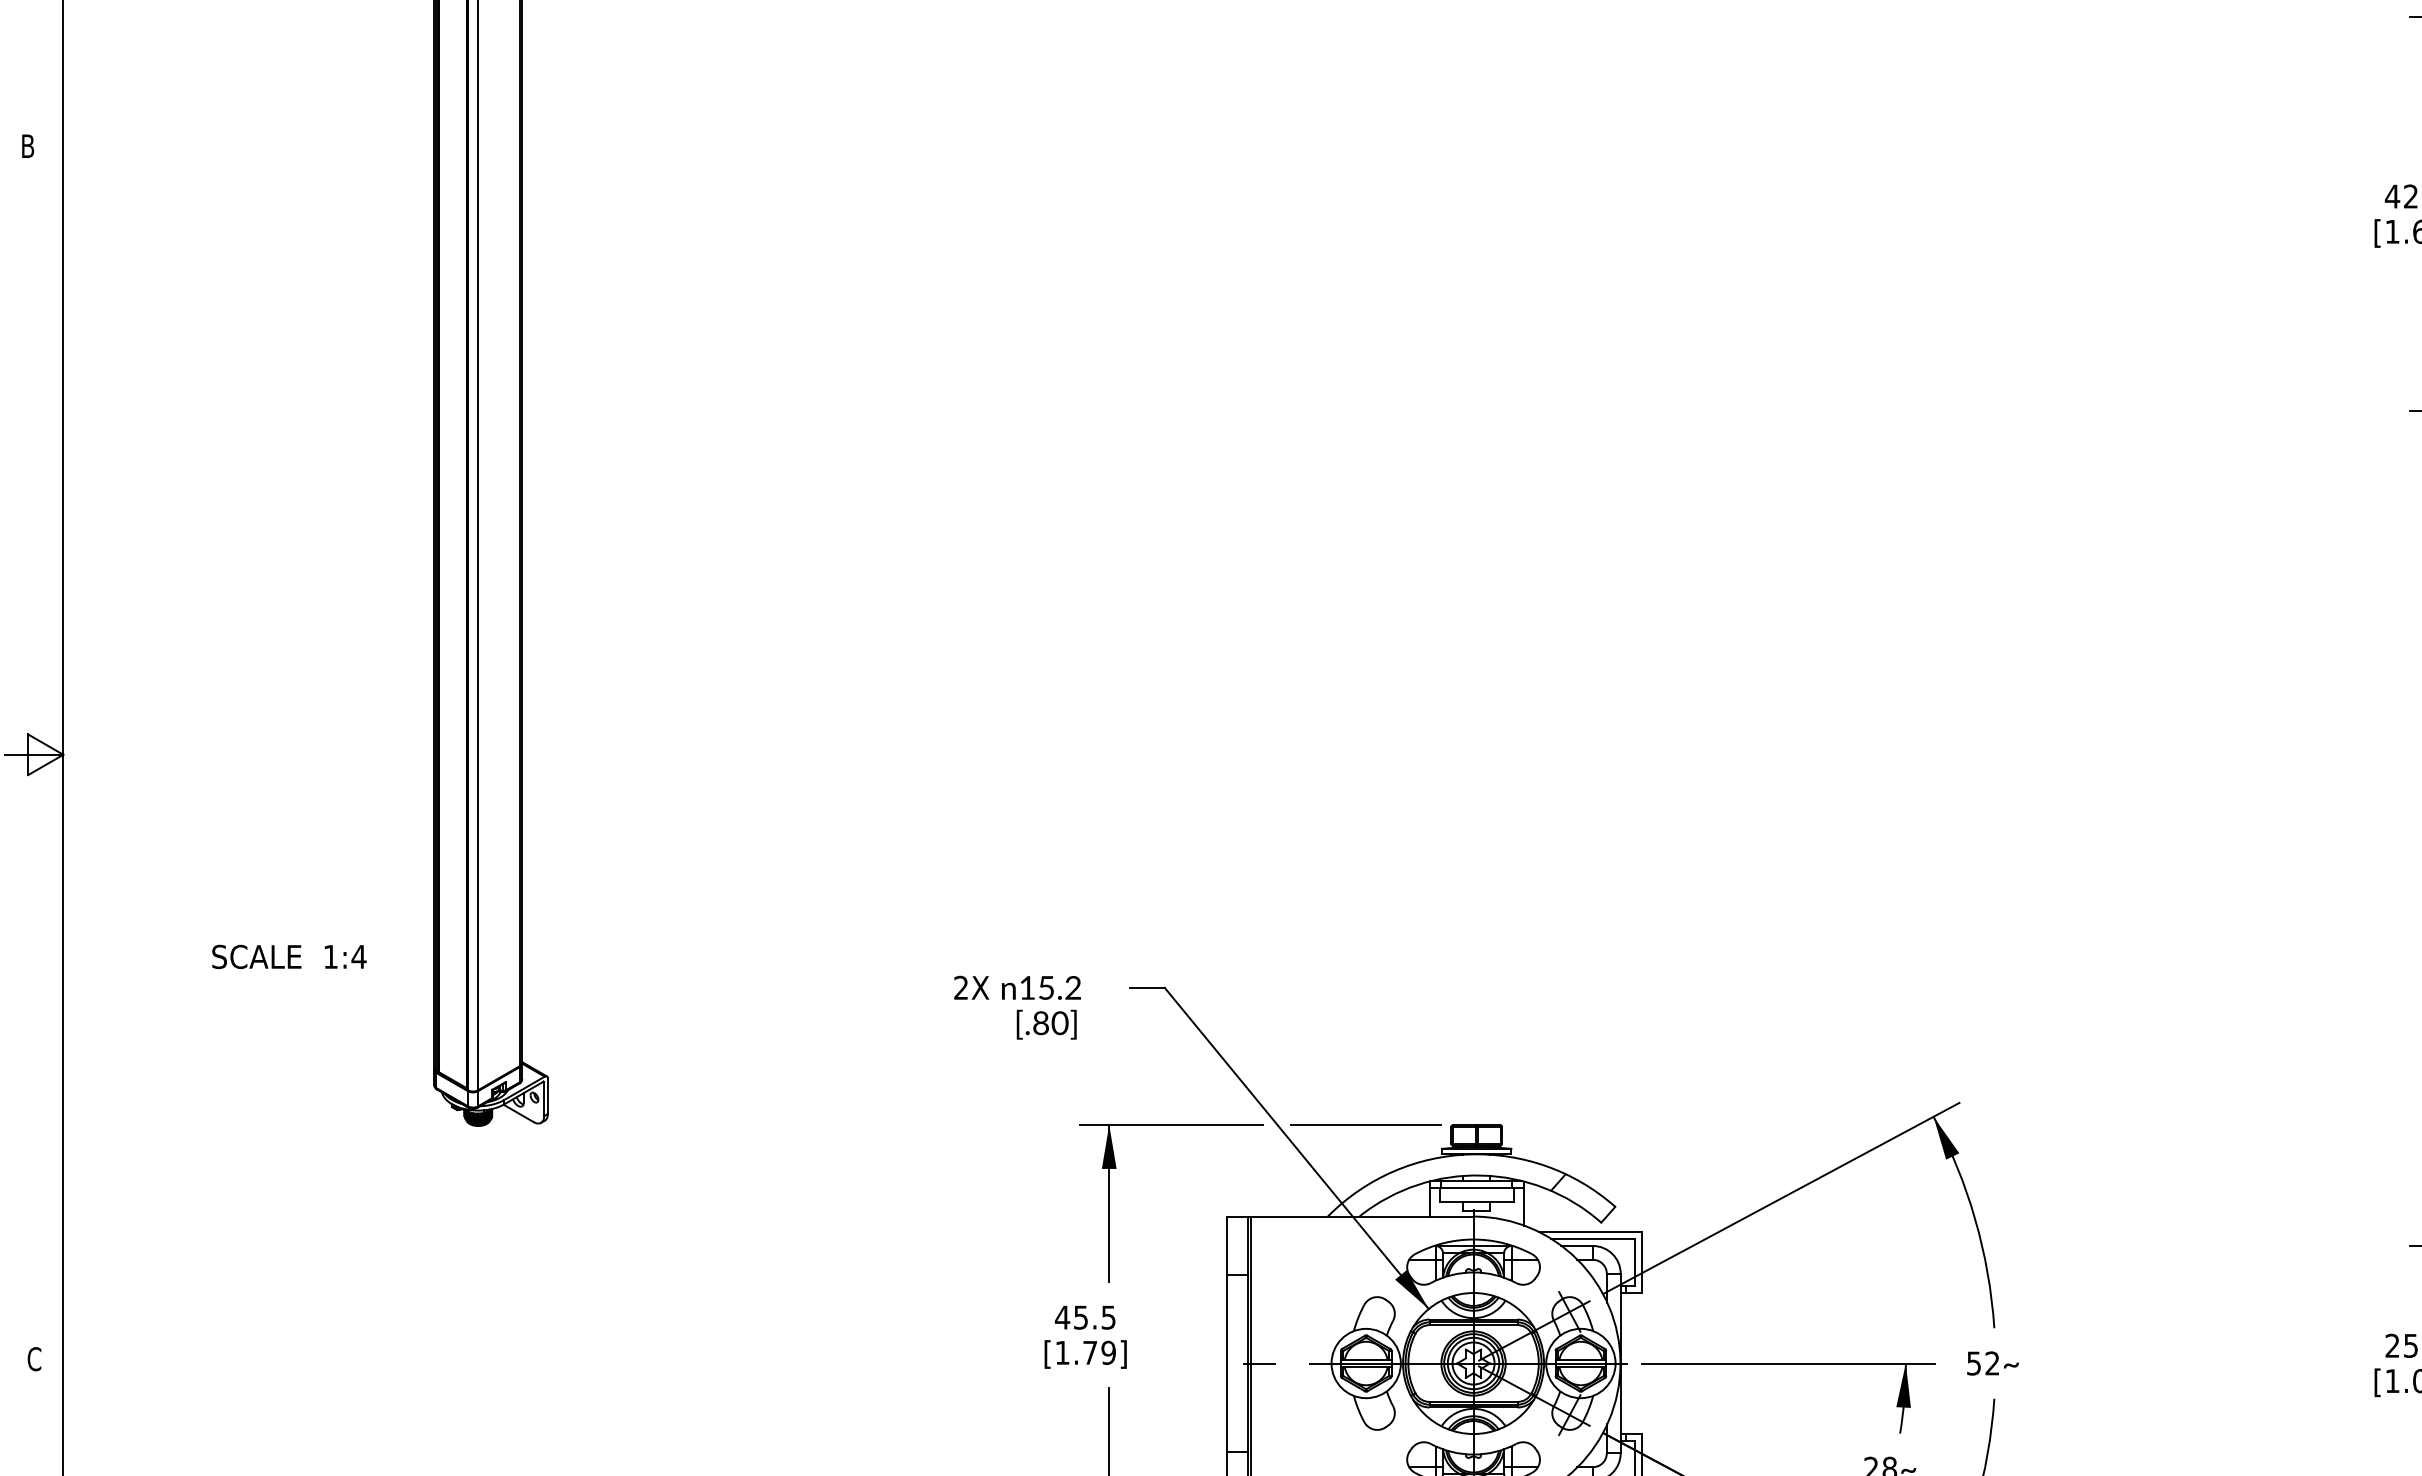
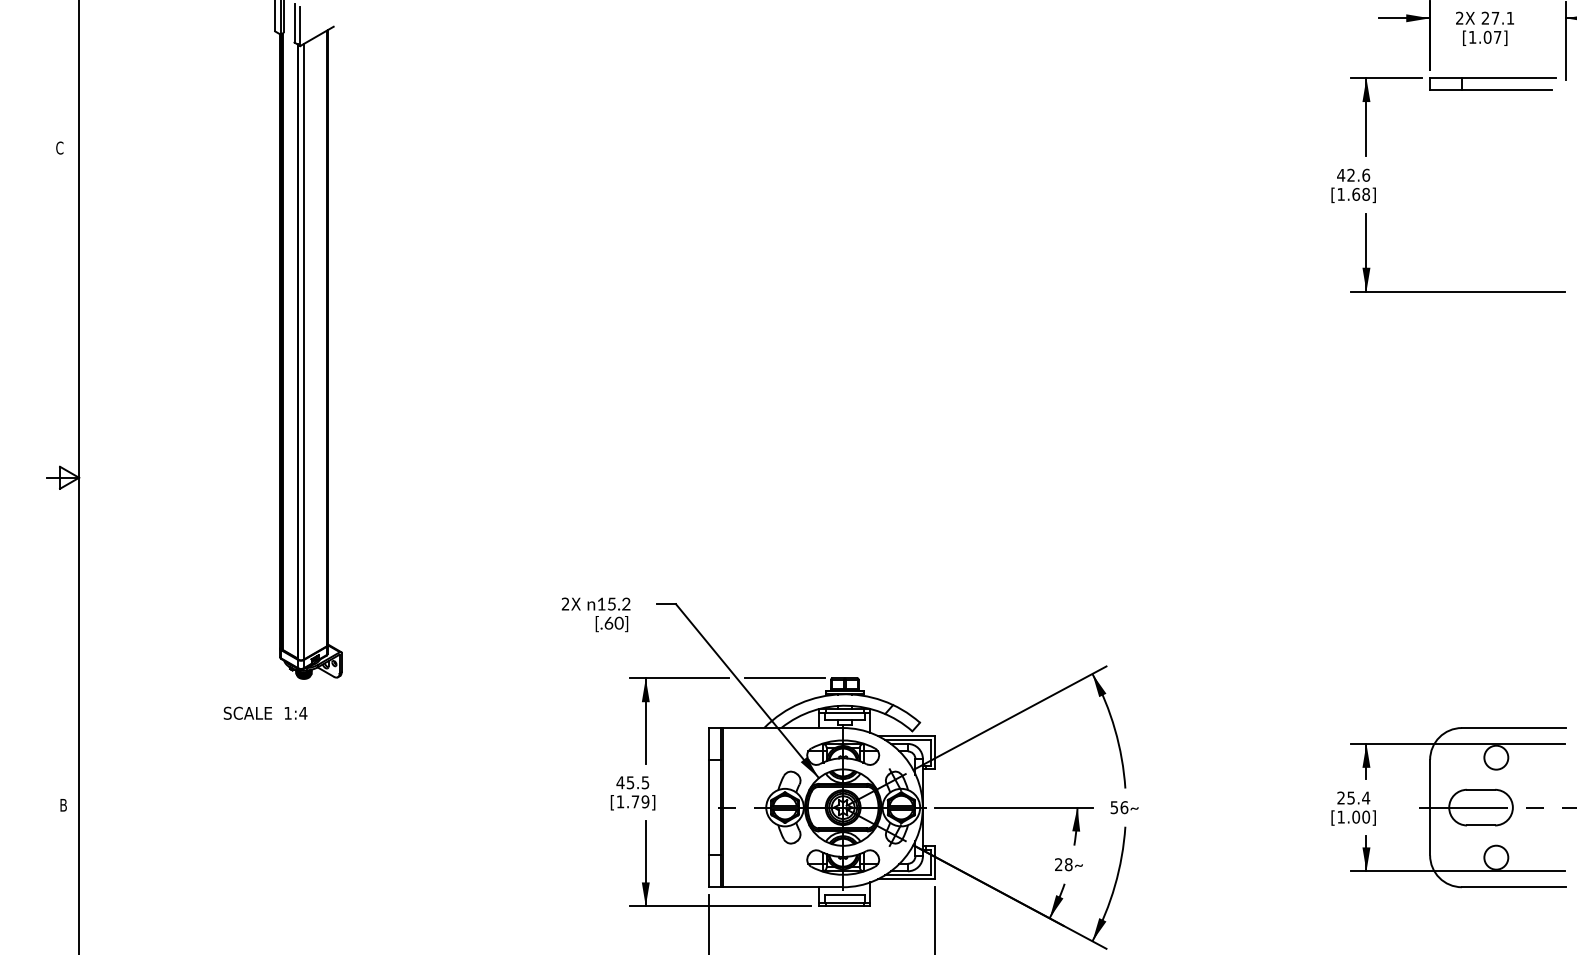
text: (27, 145) -> (59, 147), B -> C
text: (289, 955) -> (265, 712), moved
text: (1040, 1021) -> (608, 622), [.80] -> [.60]
text: (34, 1357) -> (63, 804), C -> B
text: (1992, 1363) -> (1124, 807), 52 -> 56

